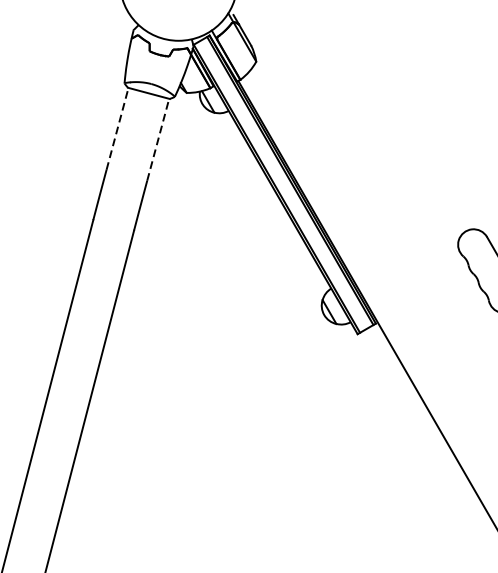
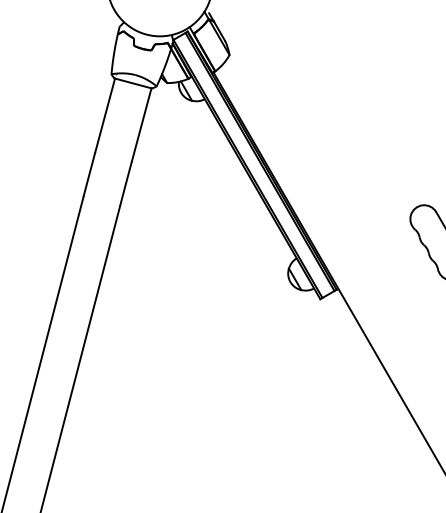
line: (117, 129) -> (105, 115), dashed -> solid
line: (158, 140) -> (141, 125), dashed -> solid

